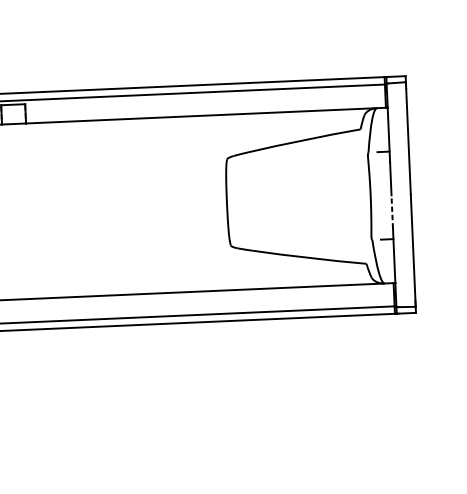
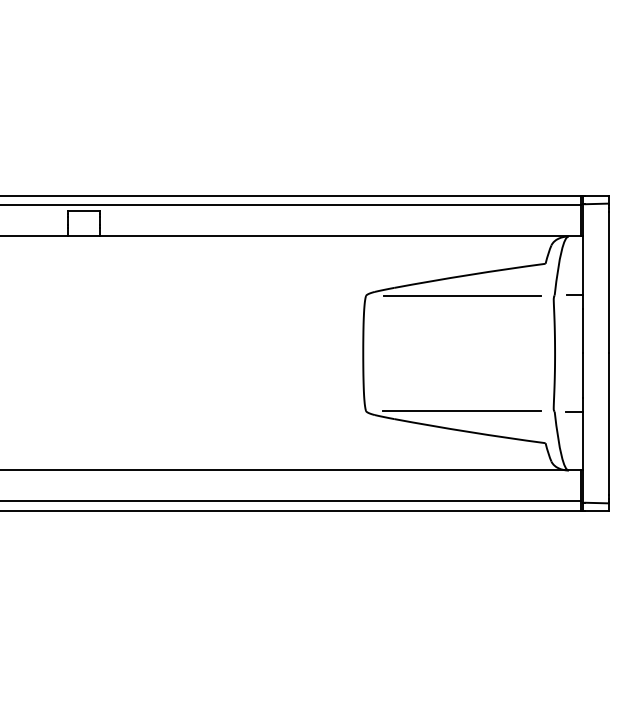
line: (298, 156) -> (461, 296), added
line: (391, 211) -> (582, 375), dashed -> solid
line: (302, 242) -> (461, 410), added

